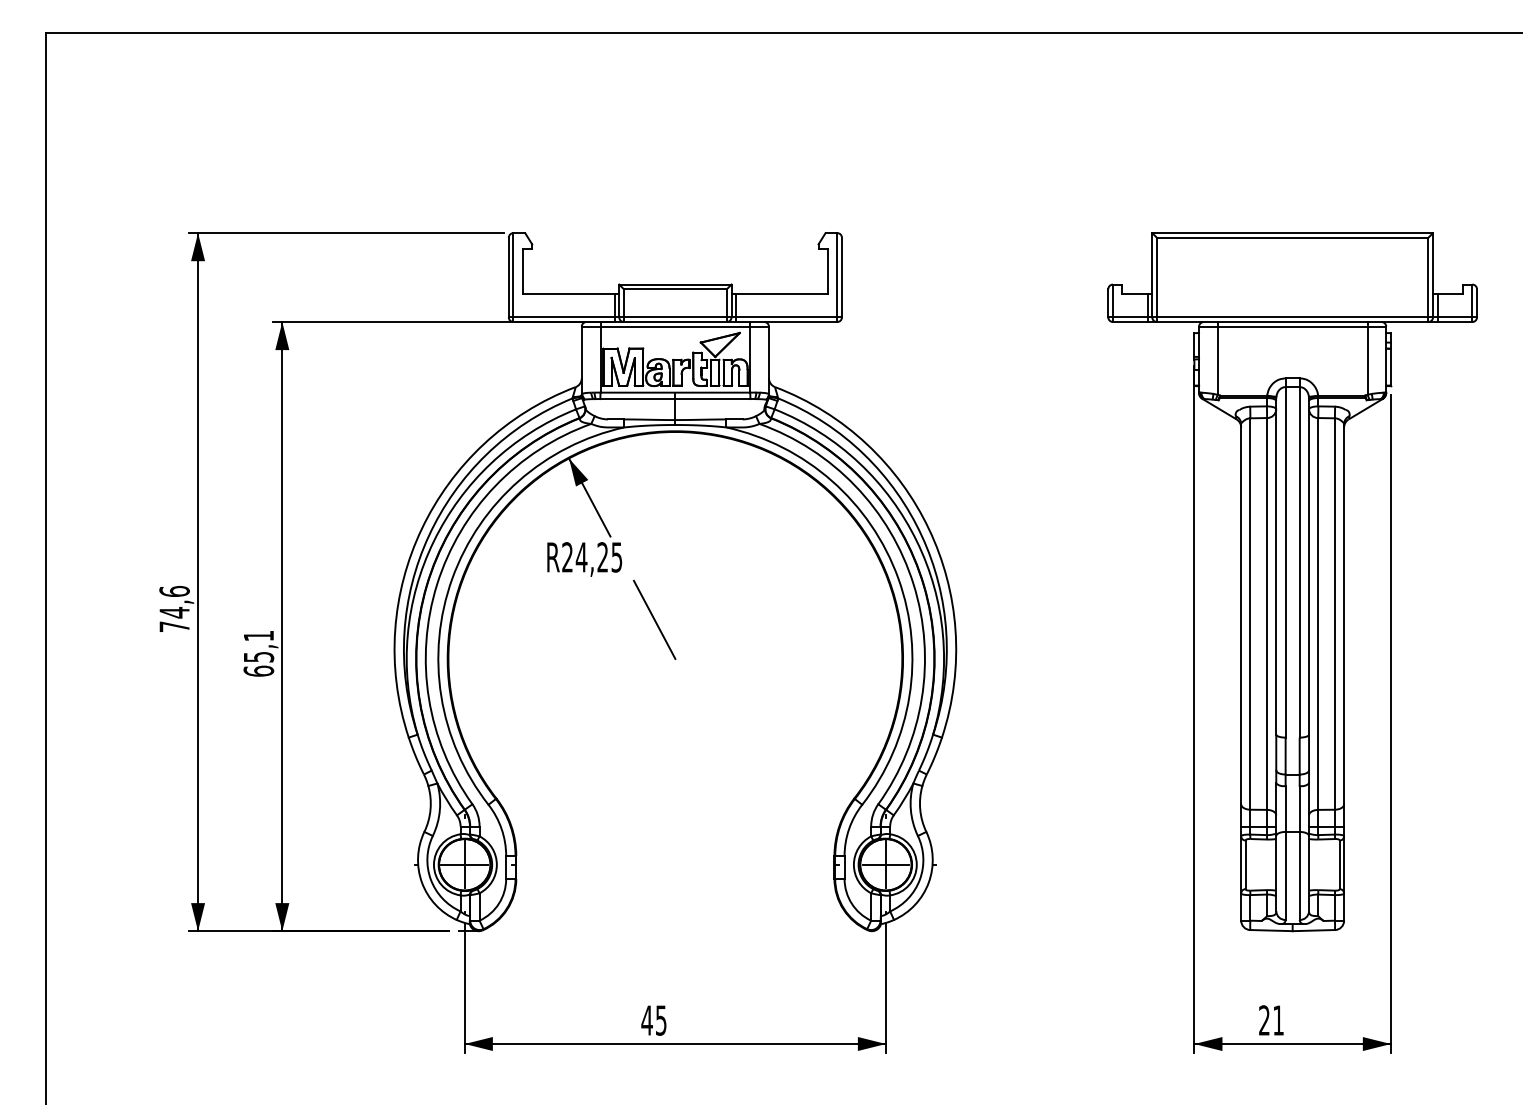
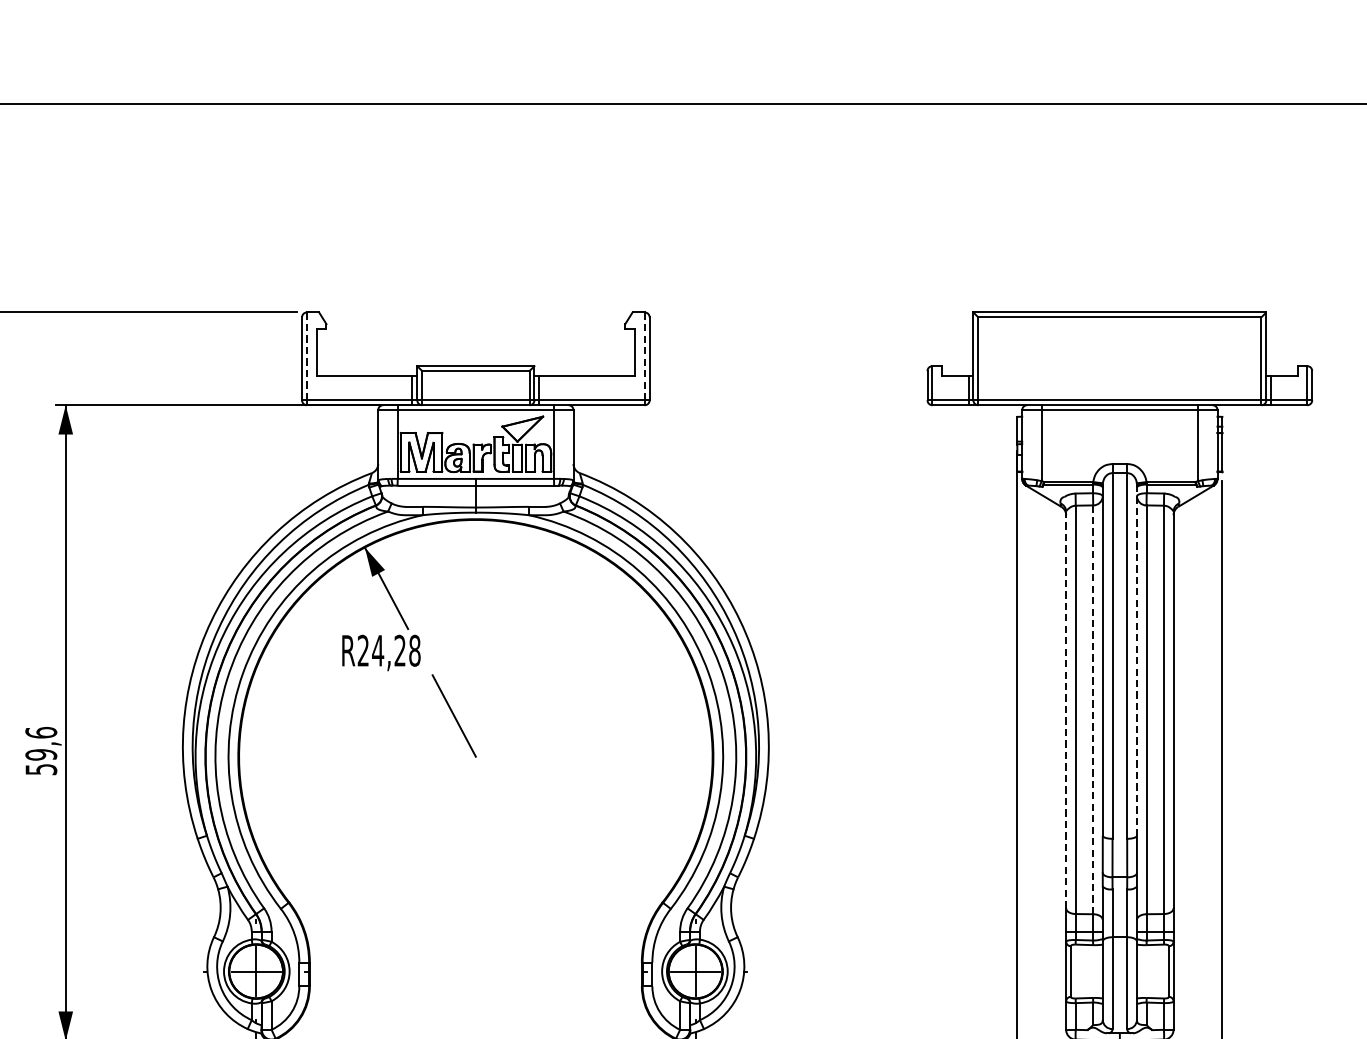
line: (837, 274) -> (645, 355), solid -> dashed
line: (513, 275) -> (306, 356), solid -> dashed
text: (616, 557) -> (414, 650), R24,25 -> R24,28
line: (1309, 567) -> (1137, 661), solid -> dashed
line: (1241, 613) -> (1066, 709), solid -> dashed
line: (1267, 613) -> (1093, 709), solid -> dashed
text: (258, 653) -> (40, 751), 65,1 -> 59,6

